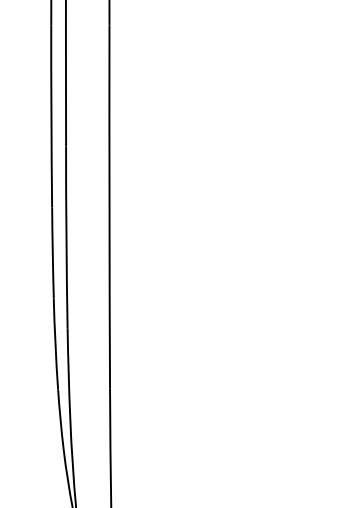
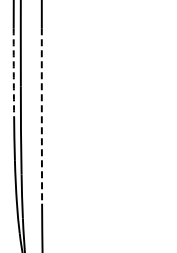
arc: (50, 117) -> (13, 72), solid -> dashed
arc: (108, 206) -> (41, 115), solid -> dashed

